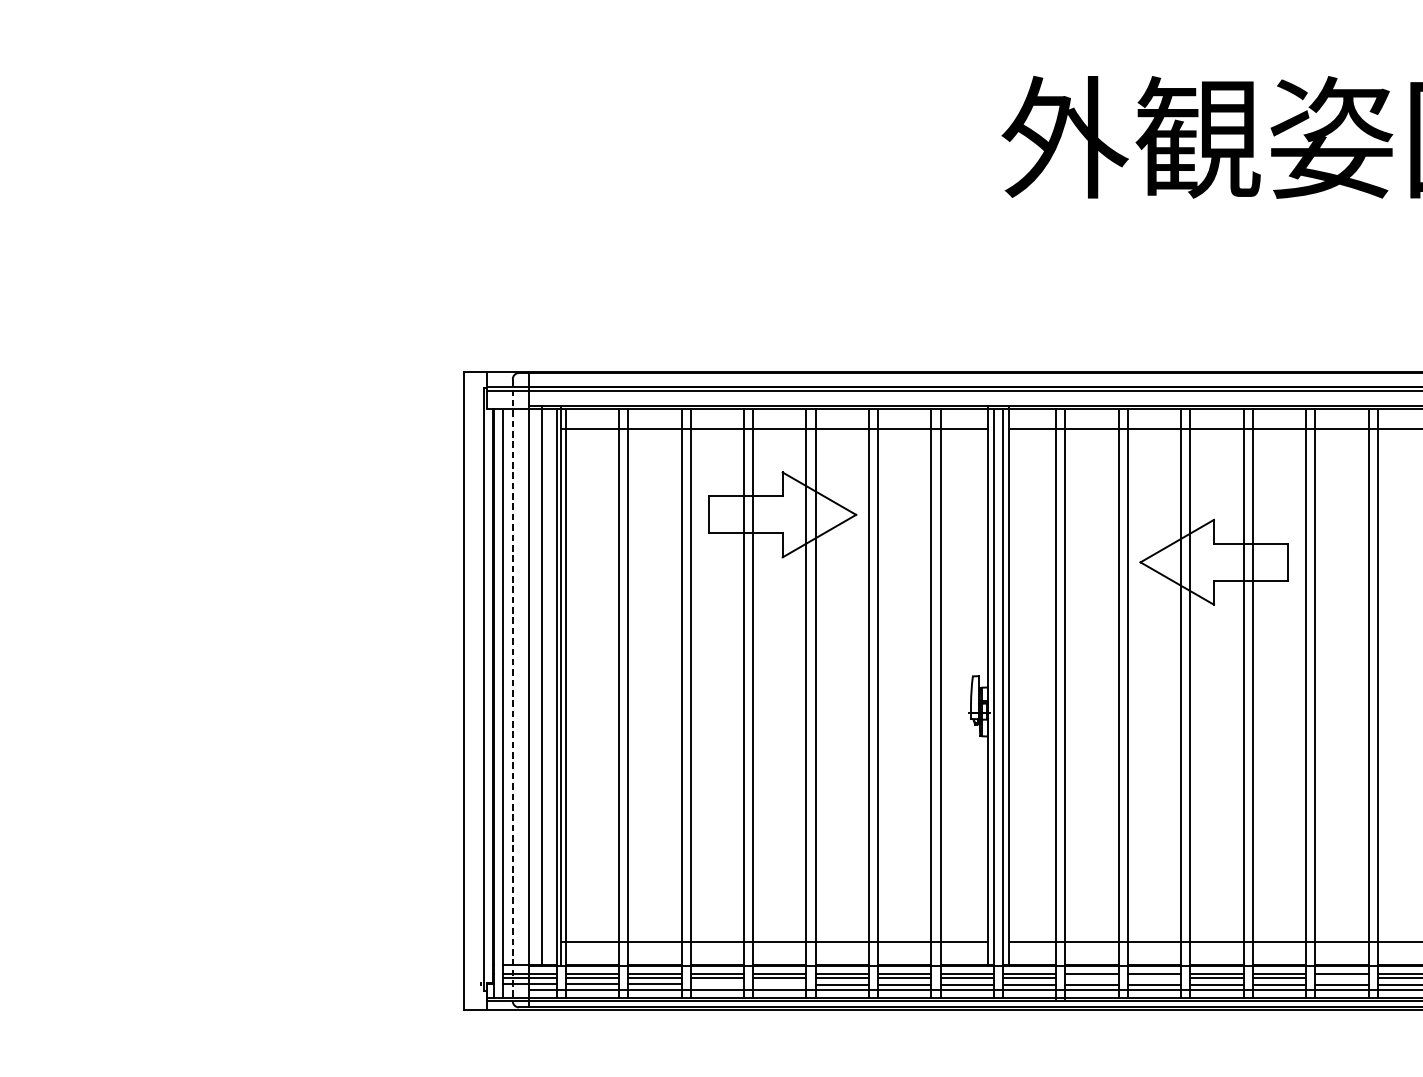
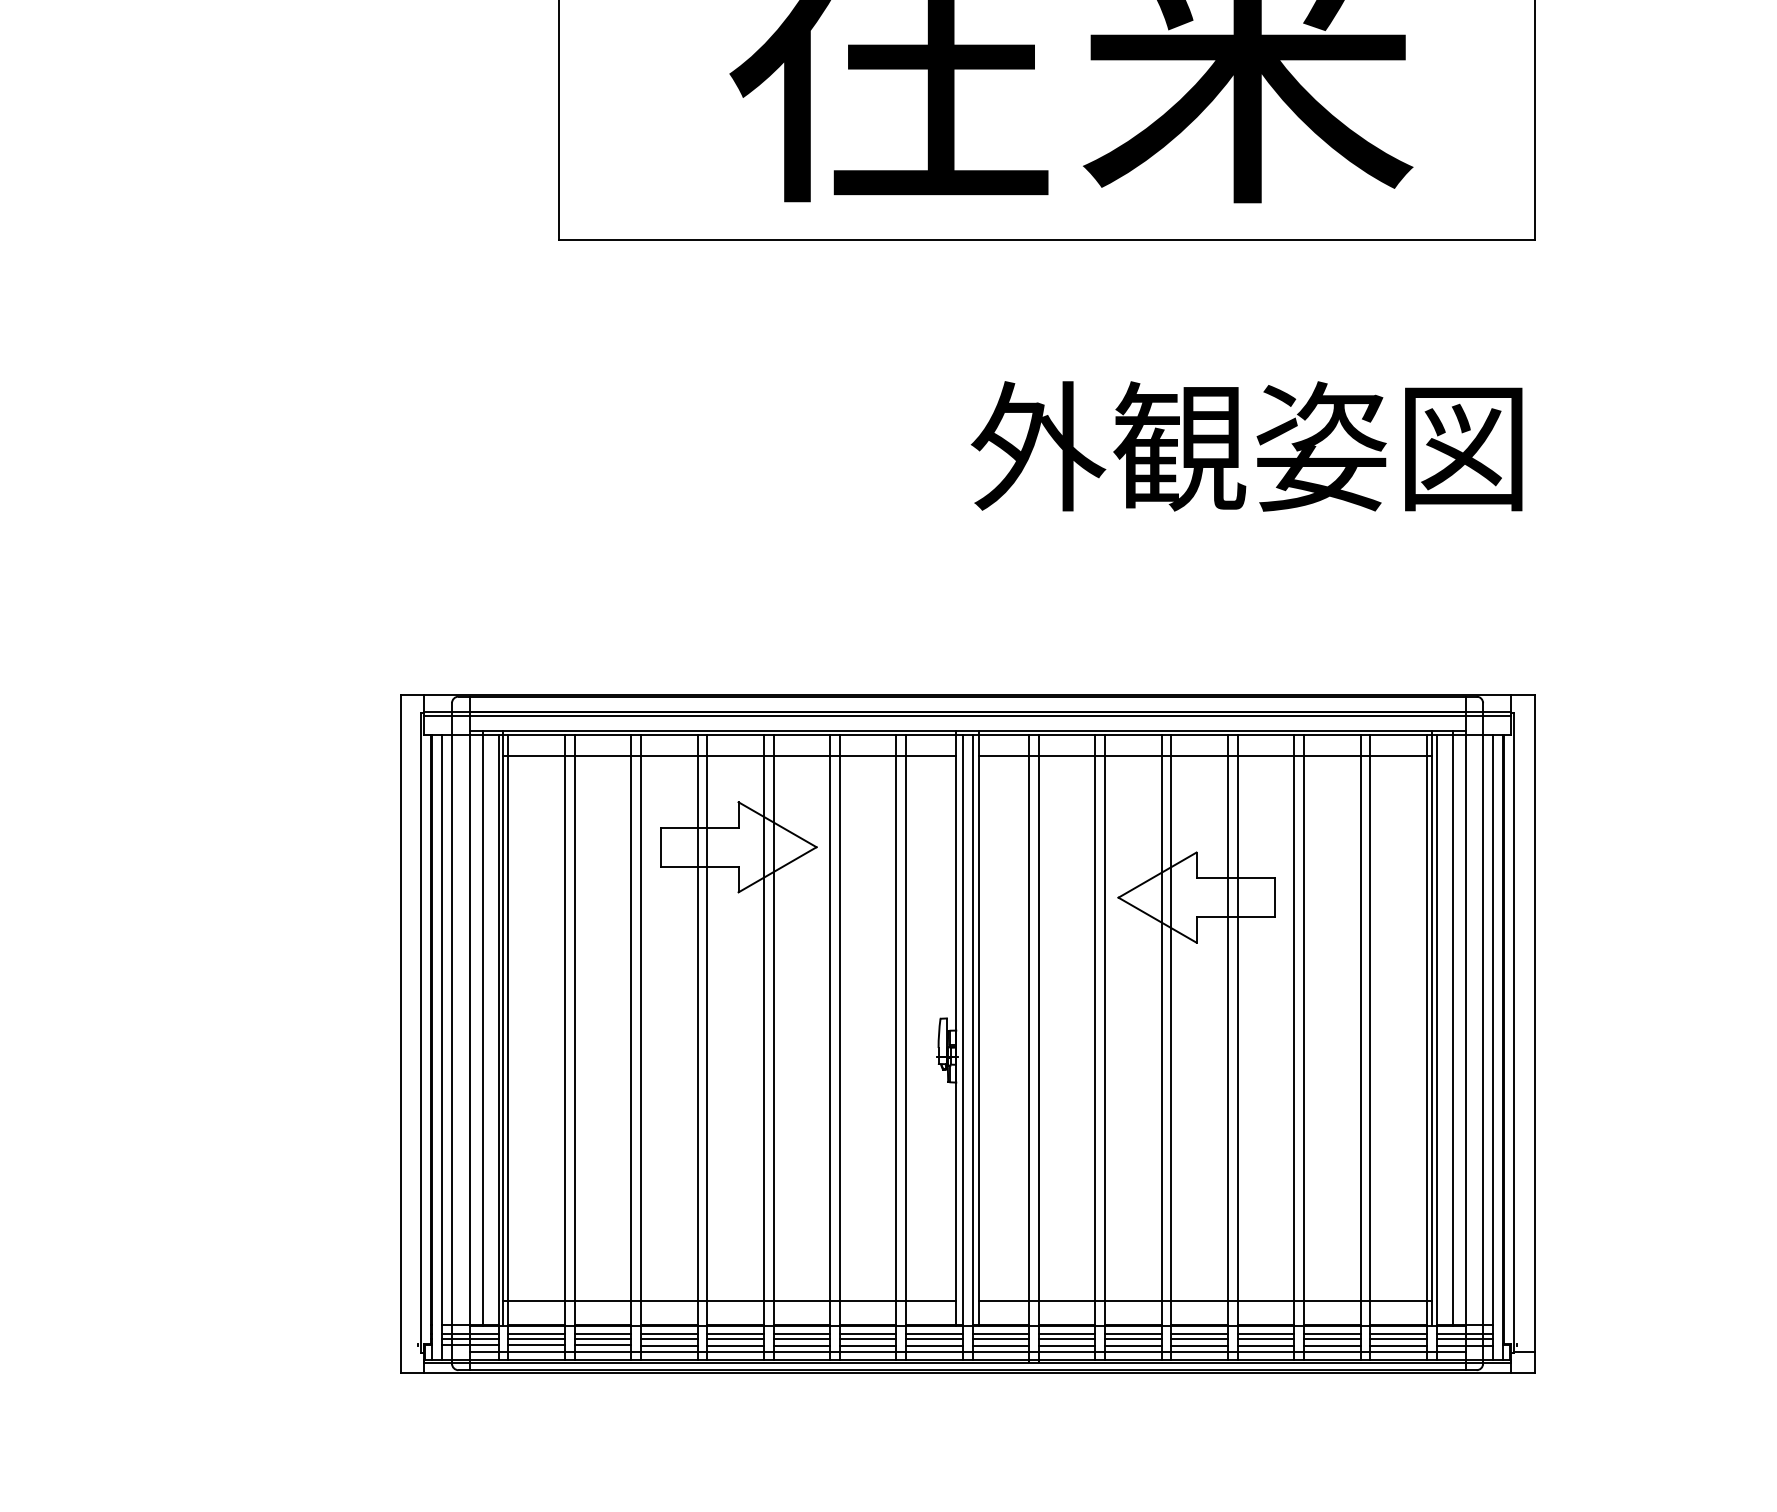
line: (513, 690) -> (452, 1033), dashed -> solid
line: (1091, 978) -> (1066, 1339), added
line: (1154, 978) -> (1133, 1339), added
line: (1342, 978) -> (1332, 1339), added
line: (716, 985) -> (668, 1346), added
line: (779, 985) -> (735, 1346), added

